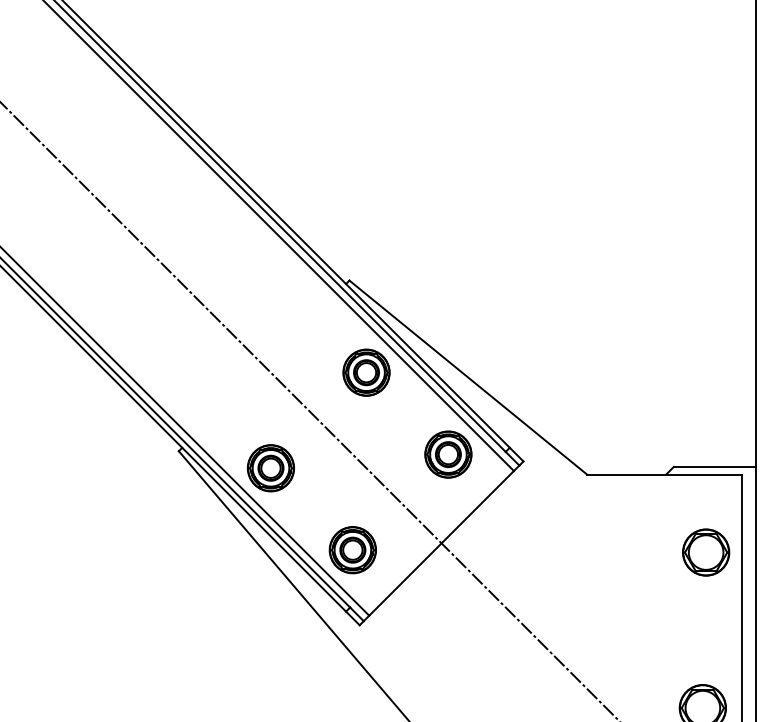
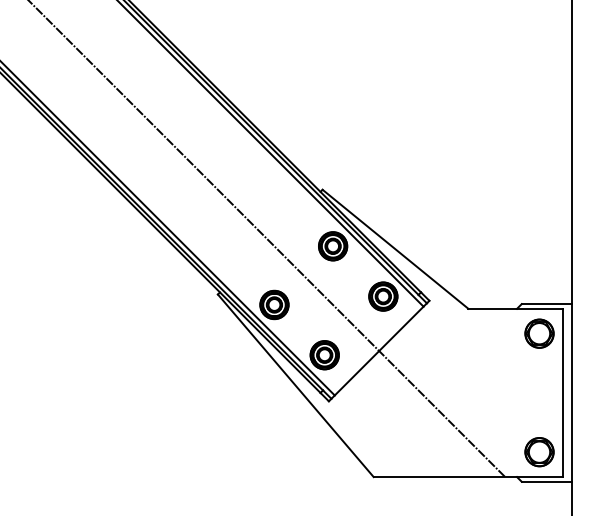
part: (706, 552) -> (539, 333), moved

